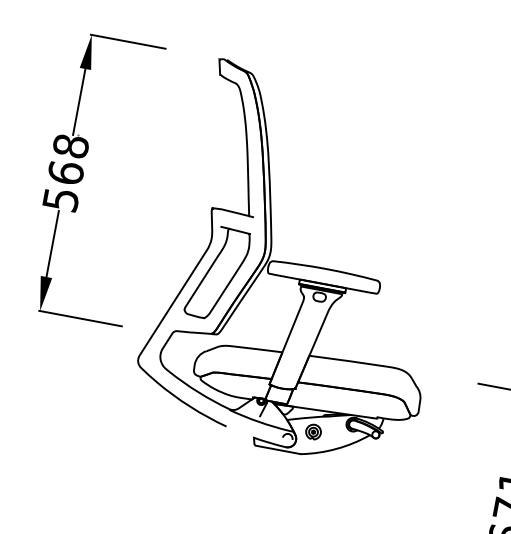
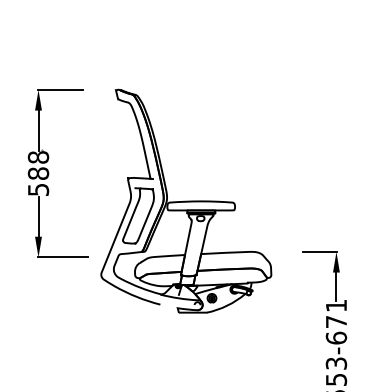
text: (64, 172) -> (37, 173), 568 -> 588

